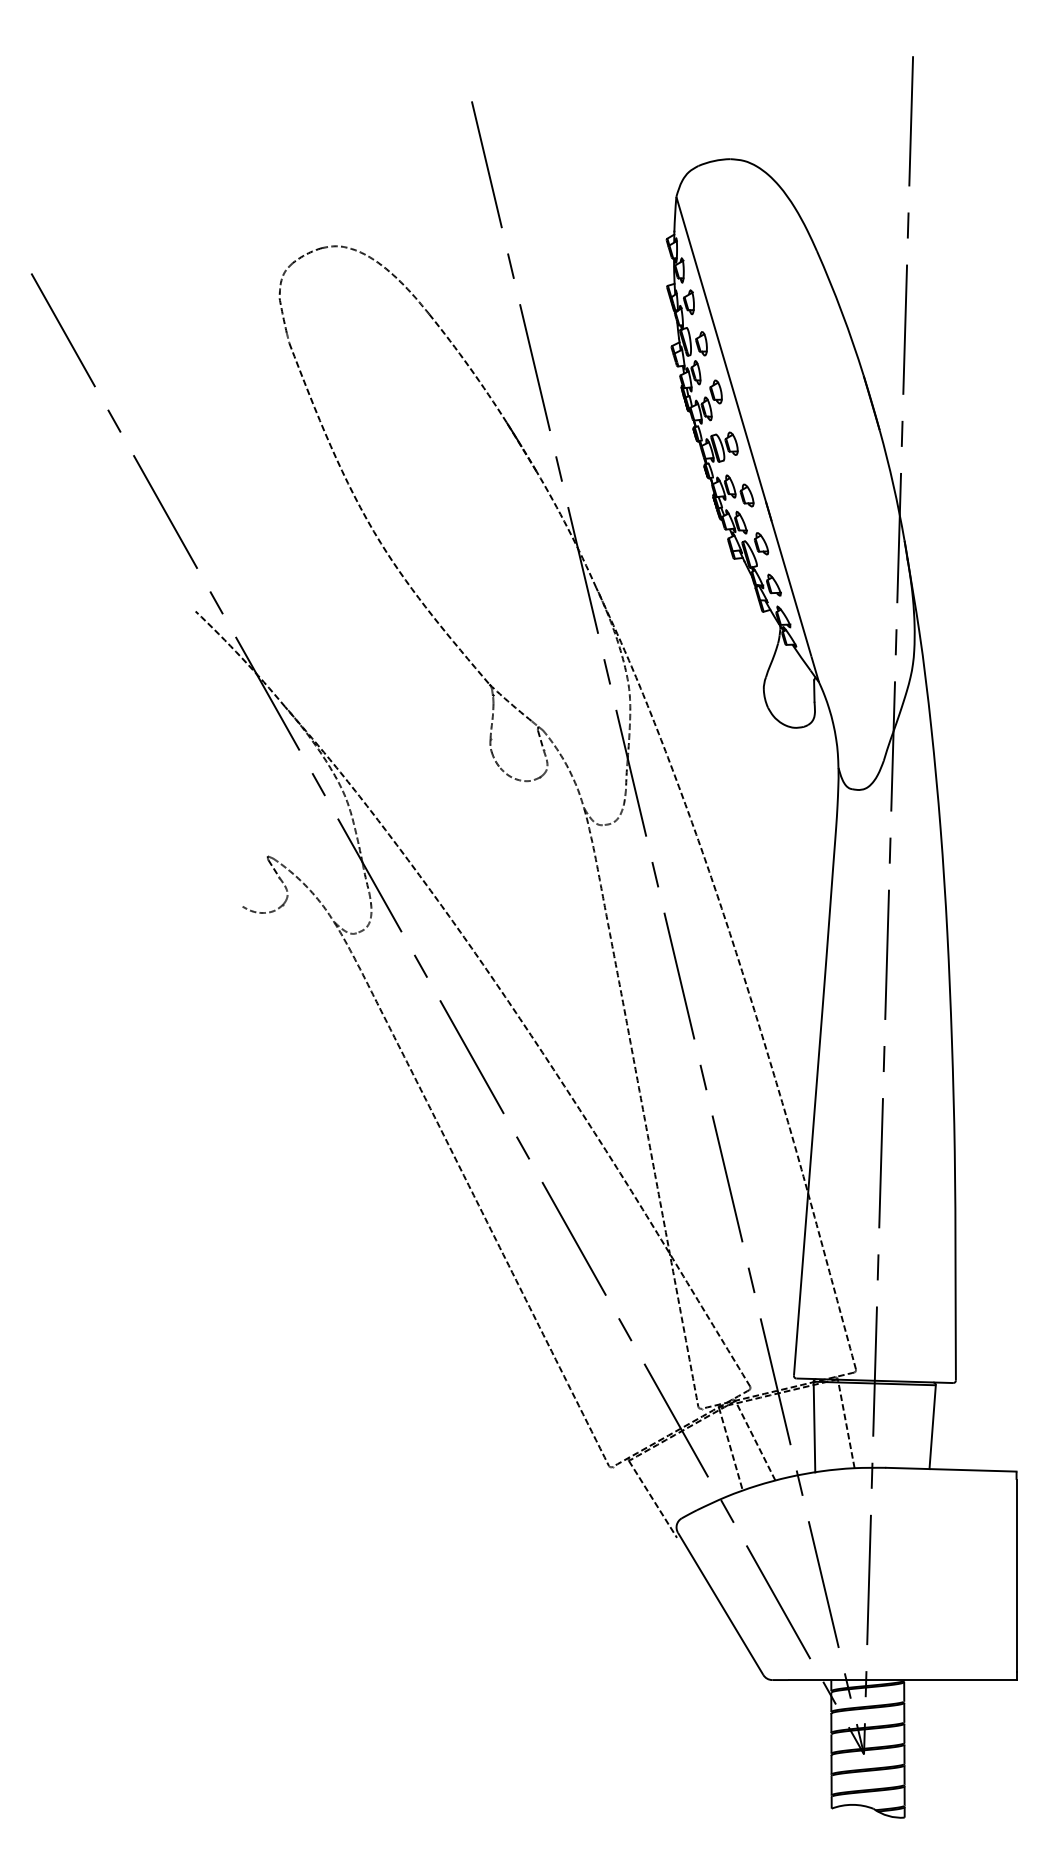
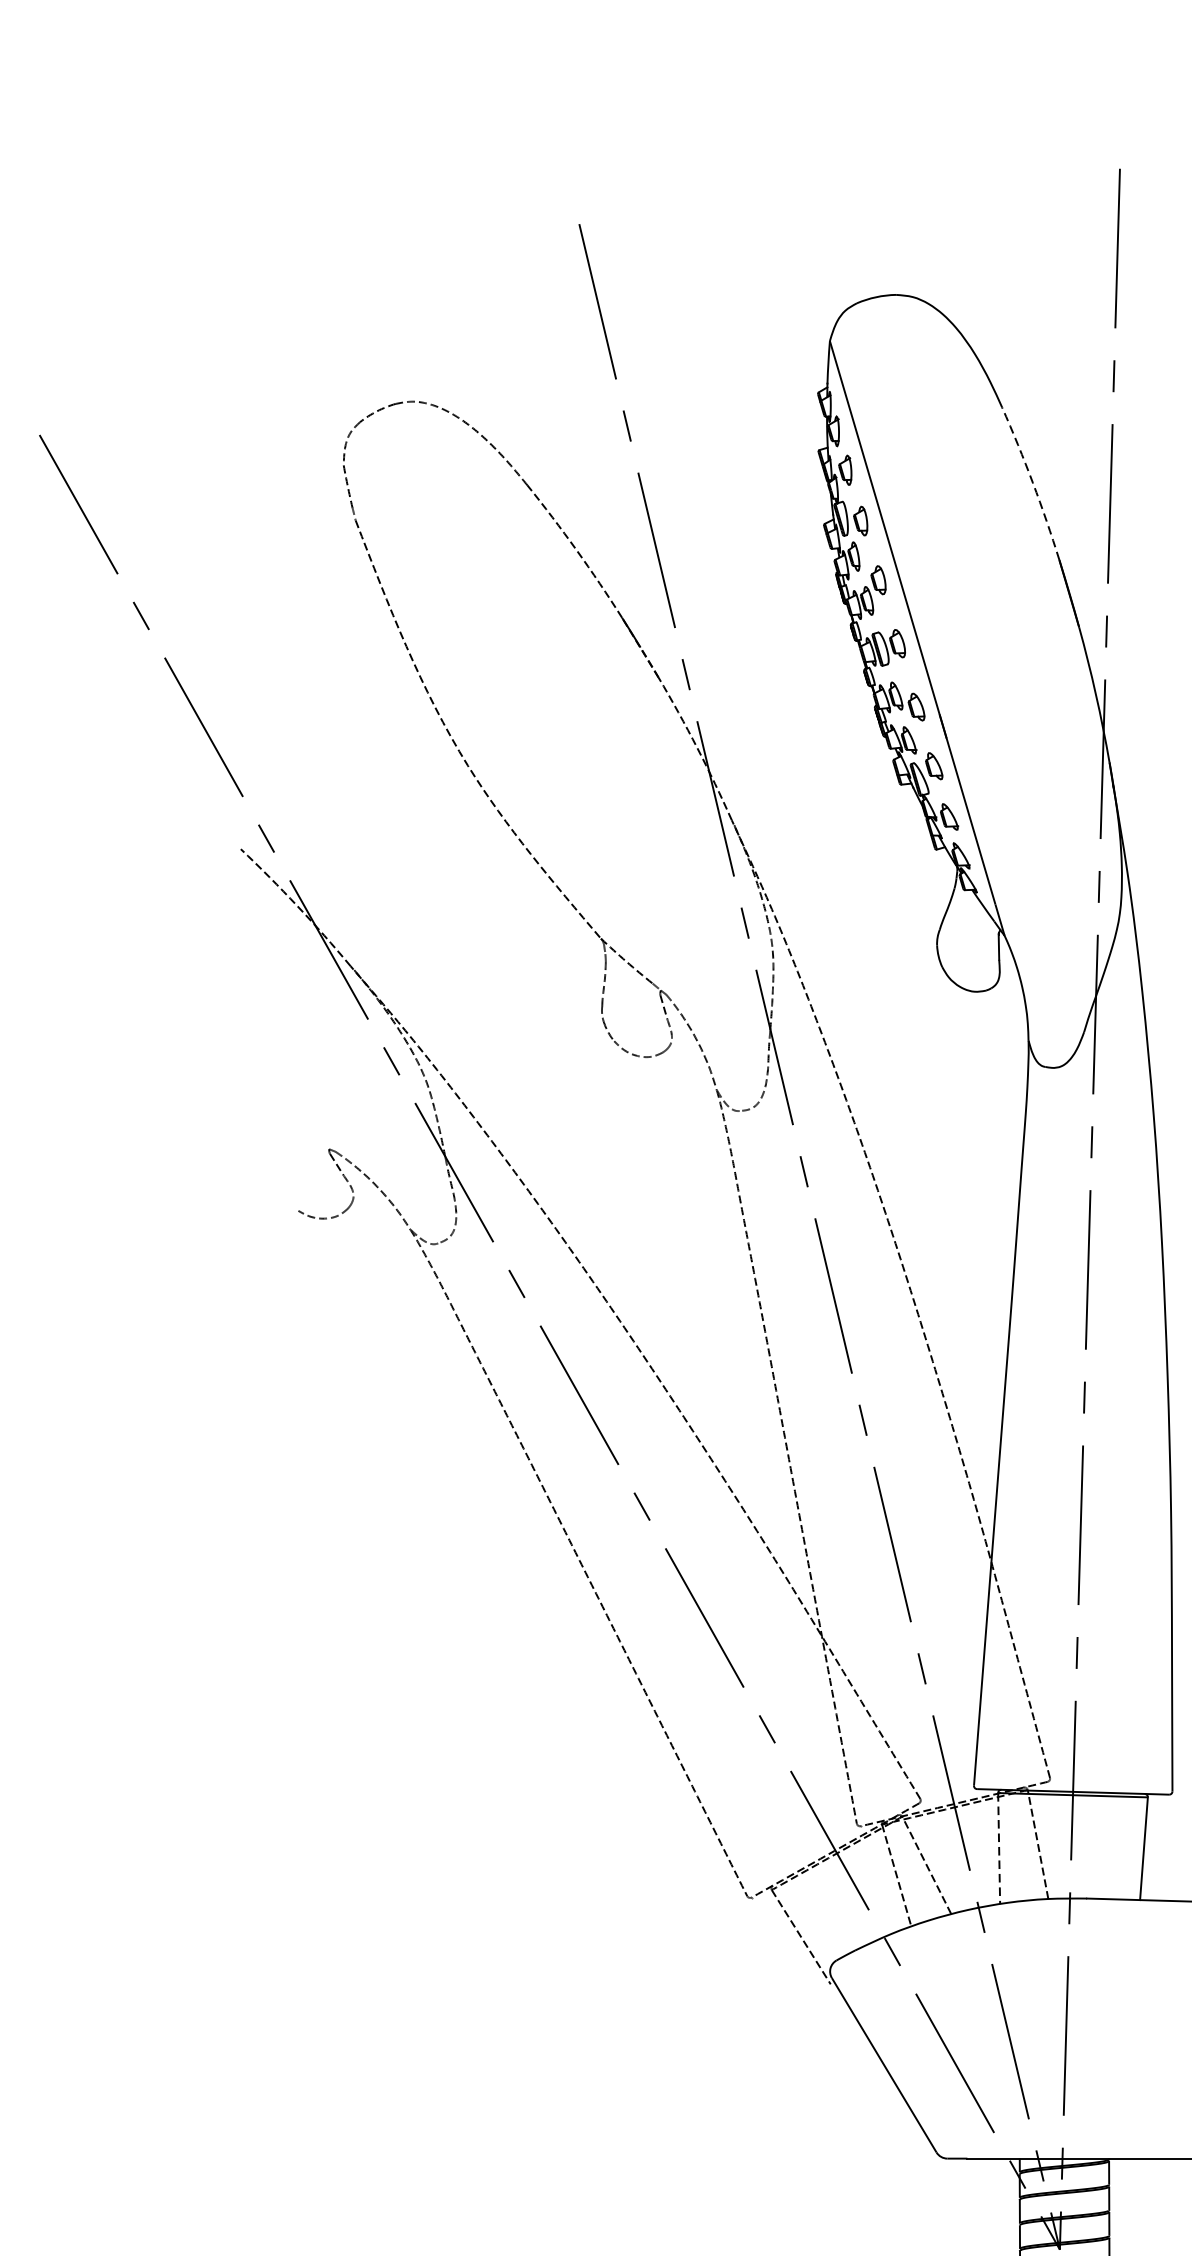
arc: (842, 312) -> (1033, 482), solid -> dashed
line: (814, 1427) -> (999, 1849), solid -> dashed

